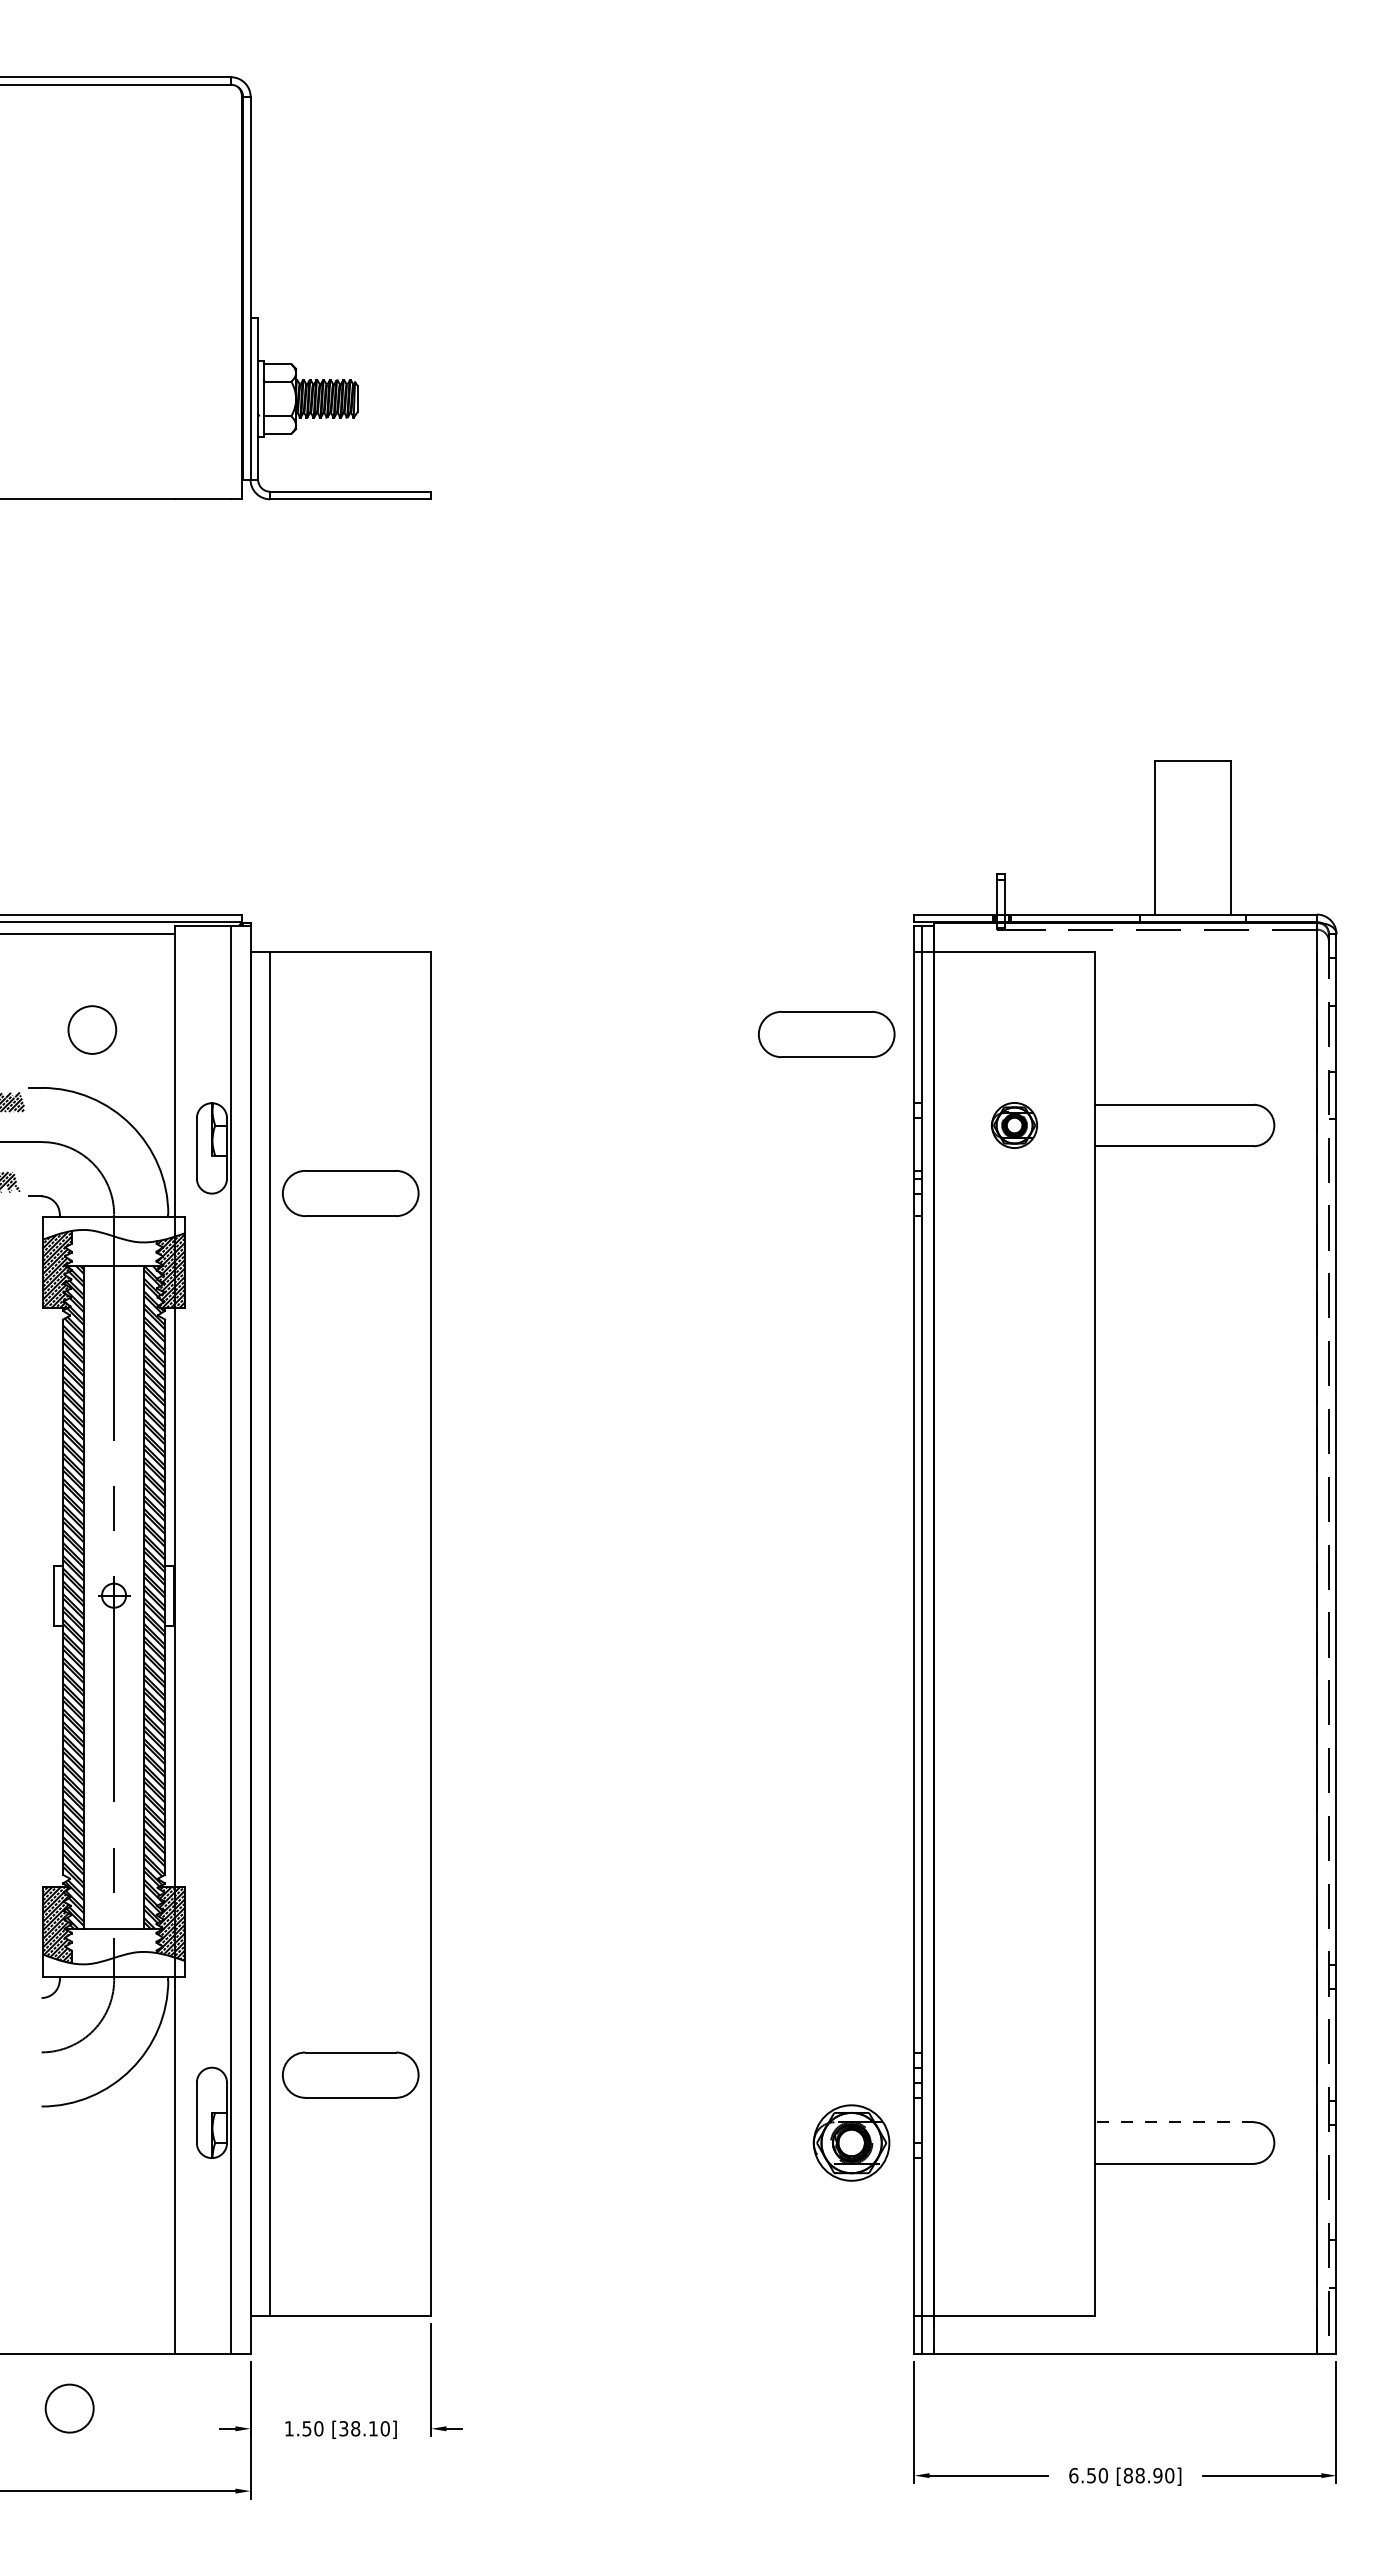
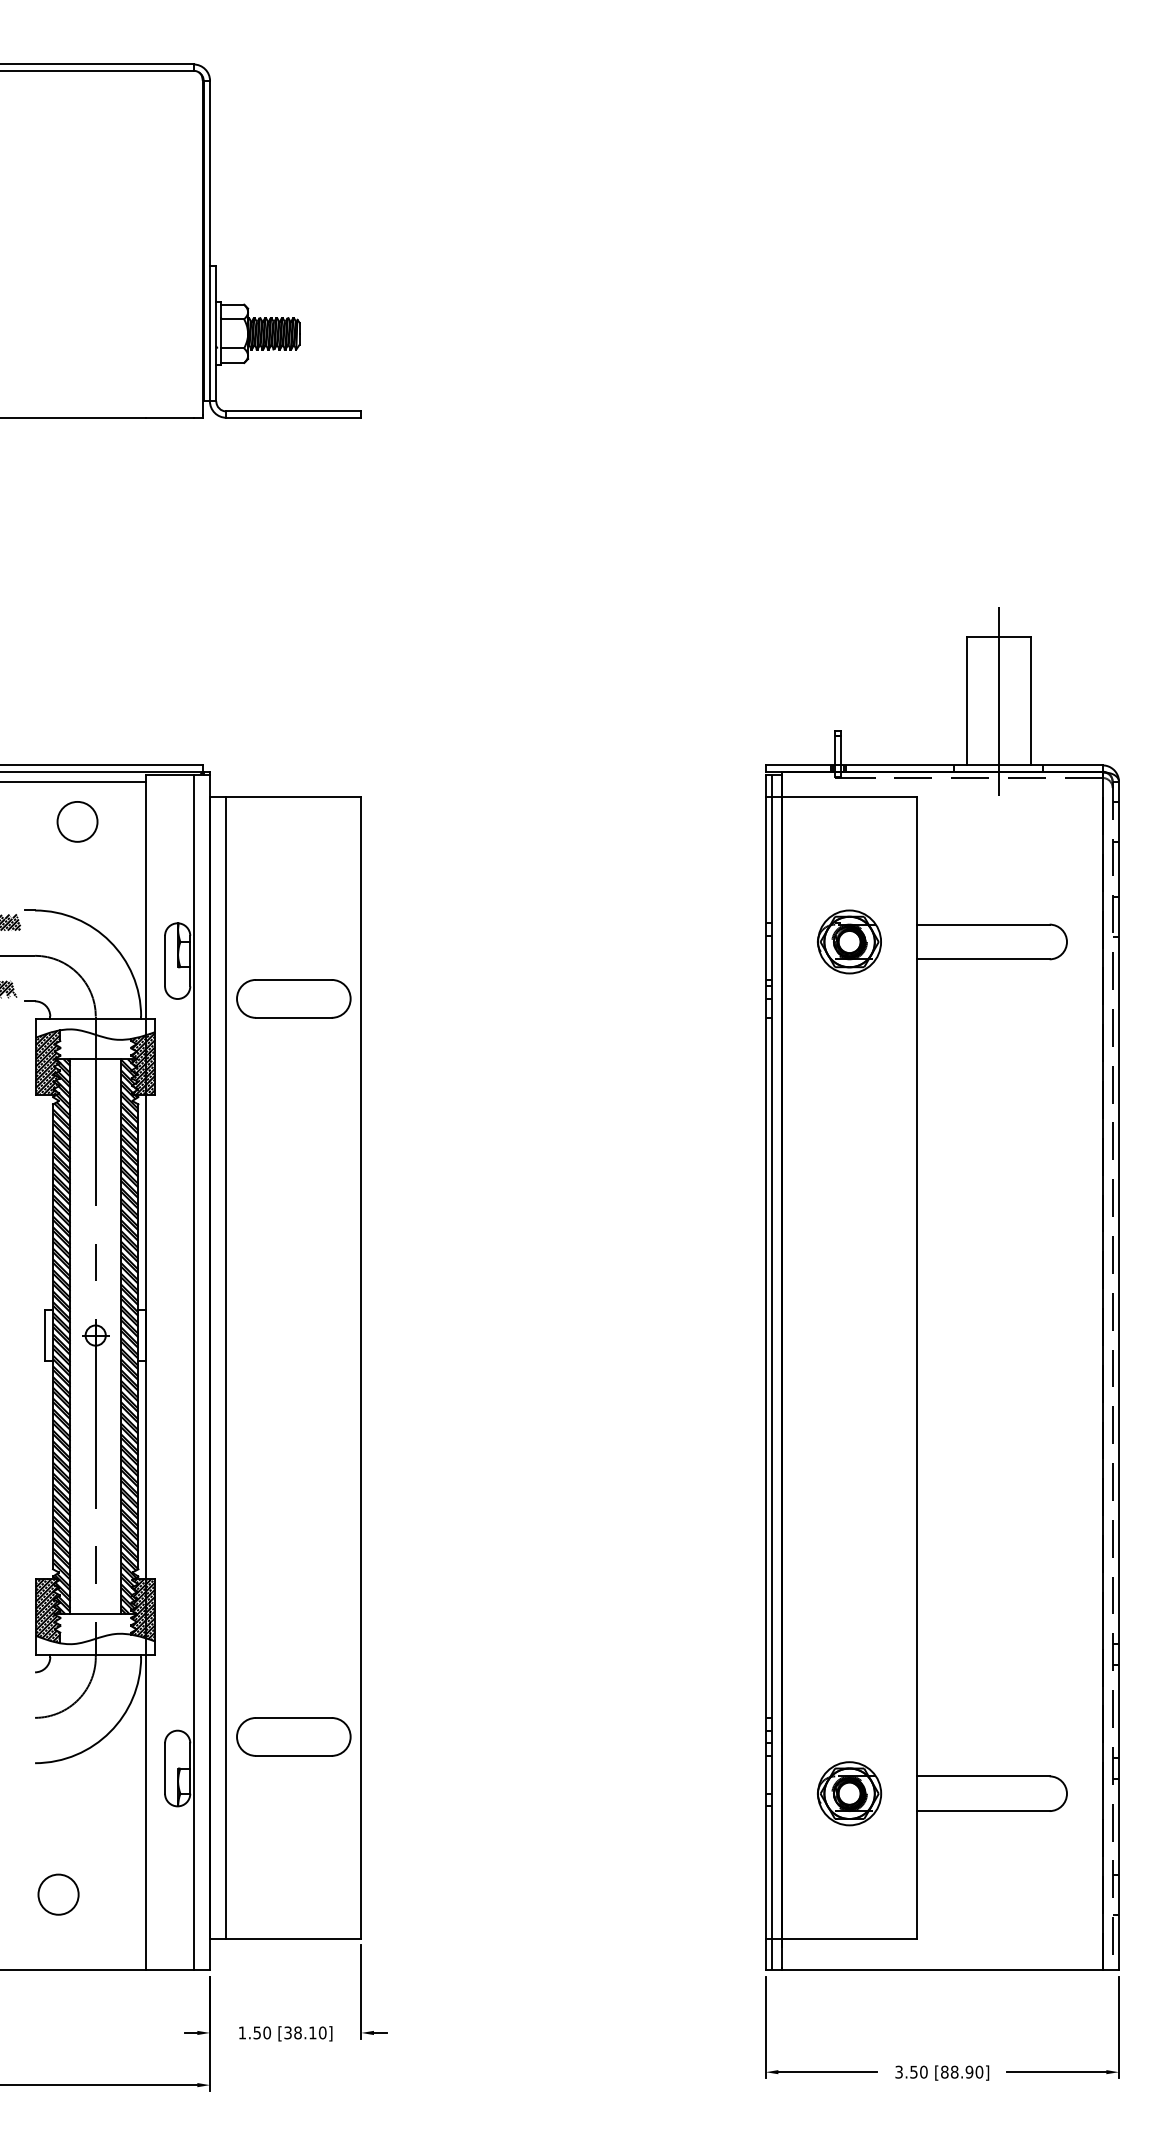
line: (1193, 840) -> (999, 703), added
circle: (92, 1029) -> (77, 821), moved
part: (826, 1034) -> (692, 865), removed
part: (1014, 1125) -> (849, 941), size x1.67
line: (1173, 2122) -> (982, 1776), dashed -> solid
part: (851, 2142) -> (849, 1793), moved
circle: (69, 2408) -> (58, 1894), moved
text: (1073, 2475) -> (898, 2072), 6.50 -> 3.50

